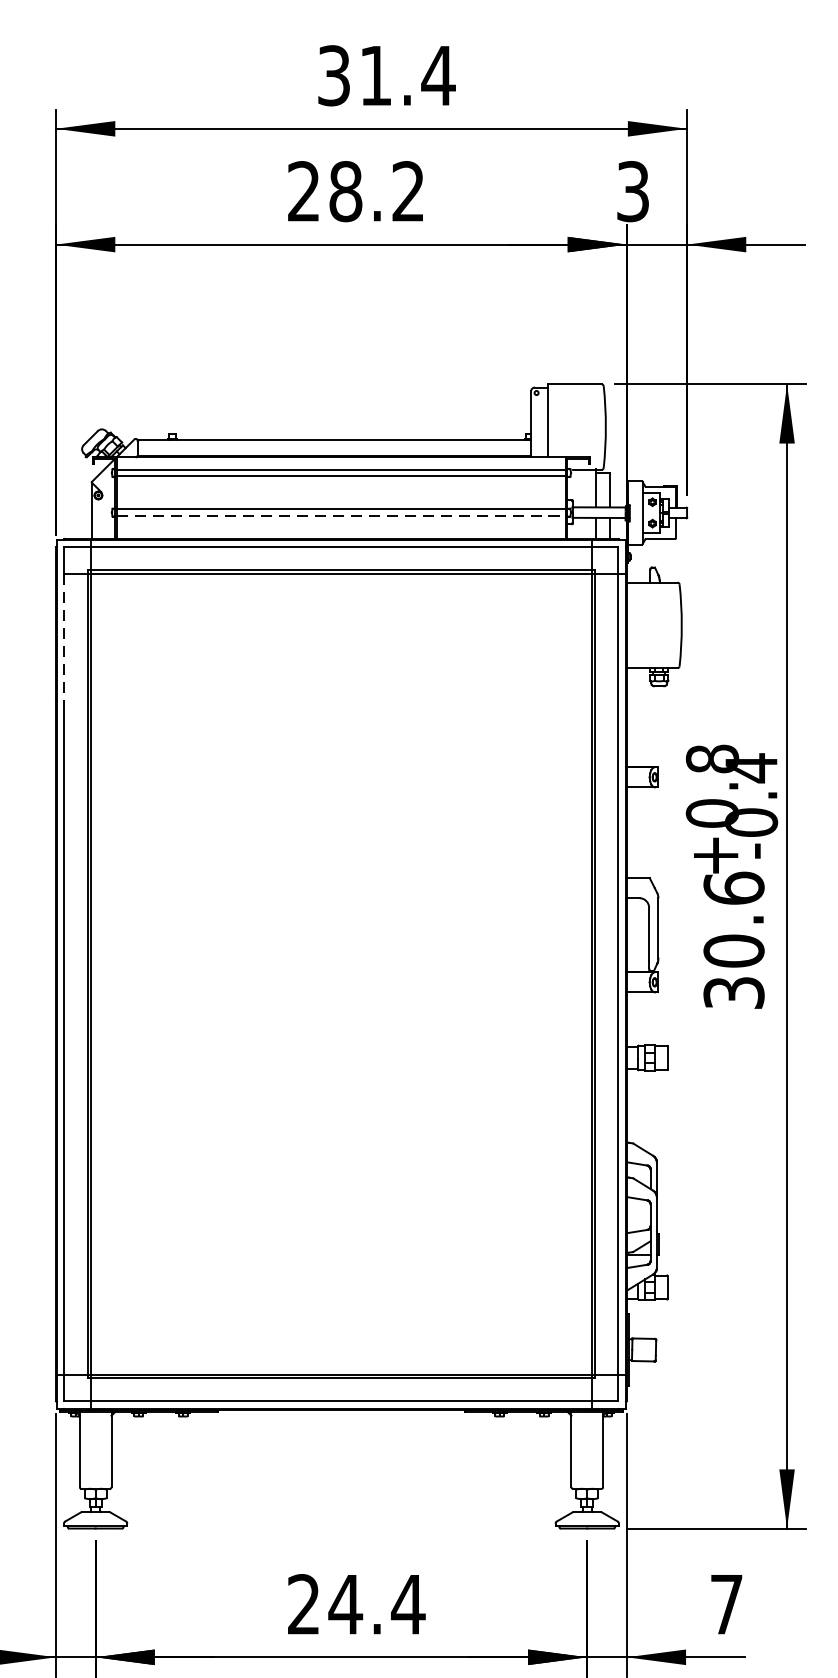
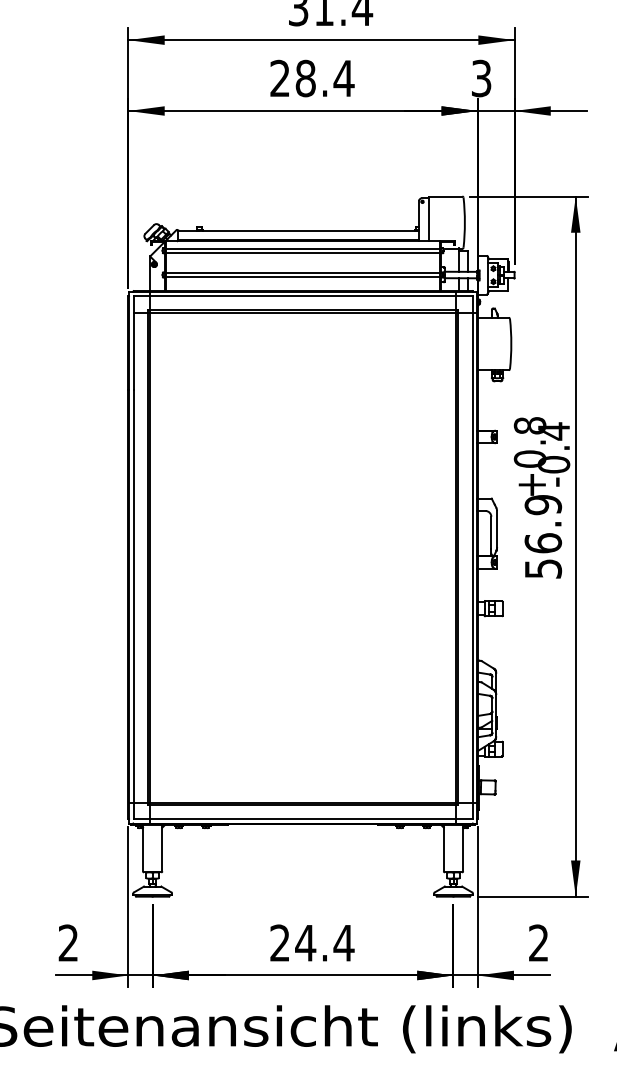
text: (407, 189) -> (343, 77), 28.2 -> 28.4
line: (342, 516) -> (303, 277), dashed -> solid
line: (64, 637) -> (133, 351), dashed -> solid
text: (734, 939) -> (543, 536), 30.6 -> 56.9
text: (726, 1603) -> (538, 942), 7 -> 2

